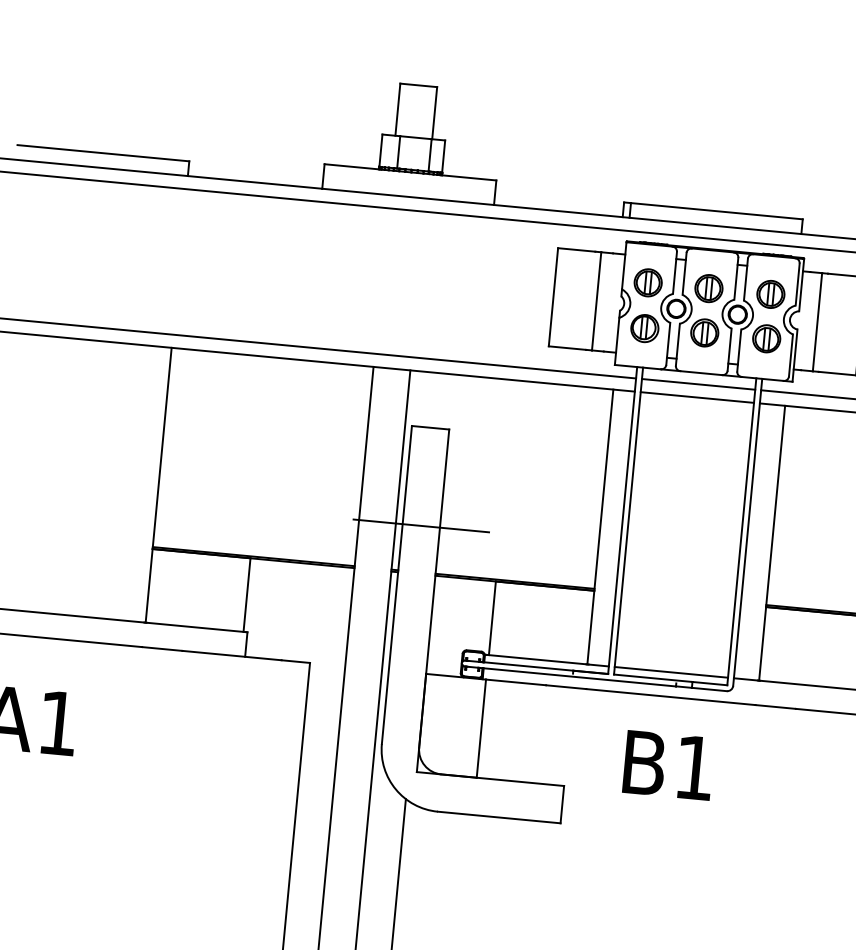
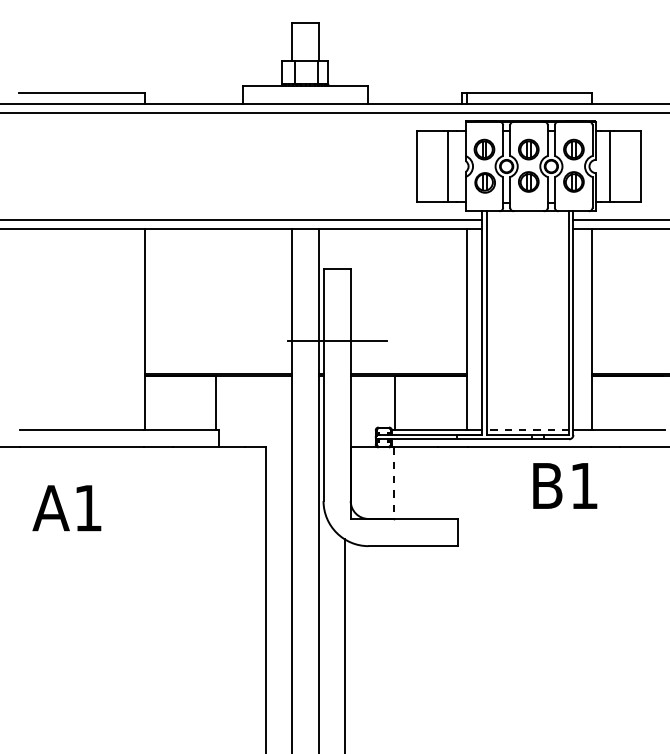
line: (698, 384) -> (527, 219), removed
line: (696, 397) -> (527, 229), removed
line: (670, 672) -> (527, 429), solid -> dashed
line: (481, 729) -> (394, 483), solid -> dashed
text: (669, 764) -> (565, 485), moved

